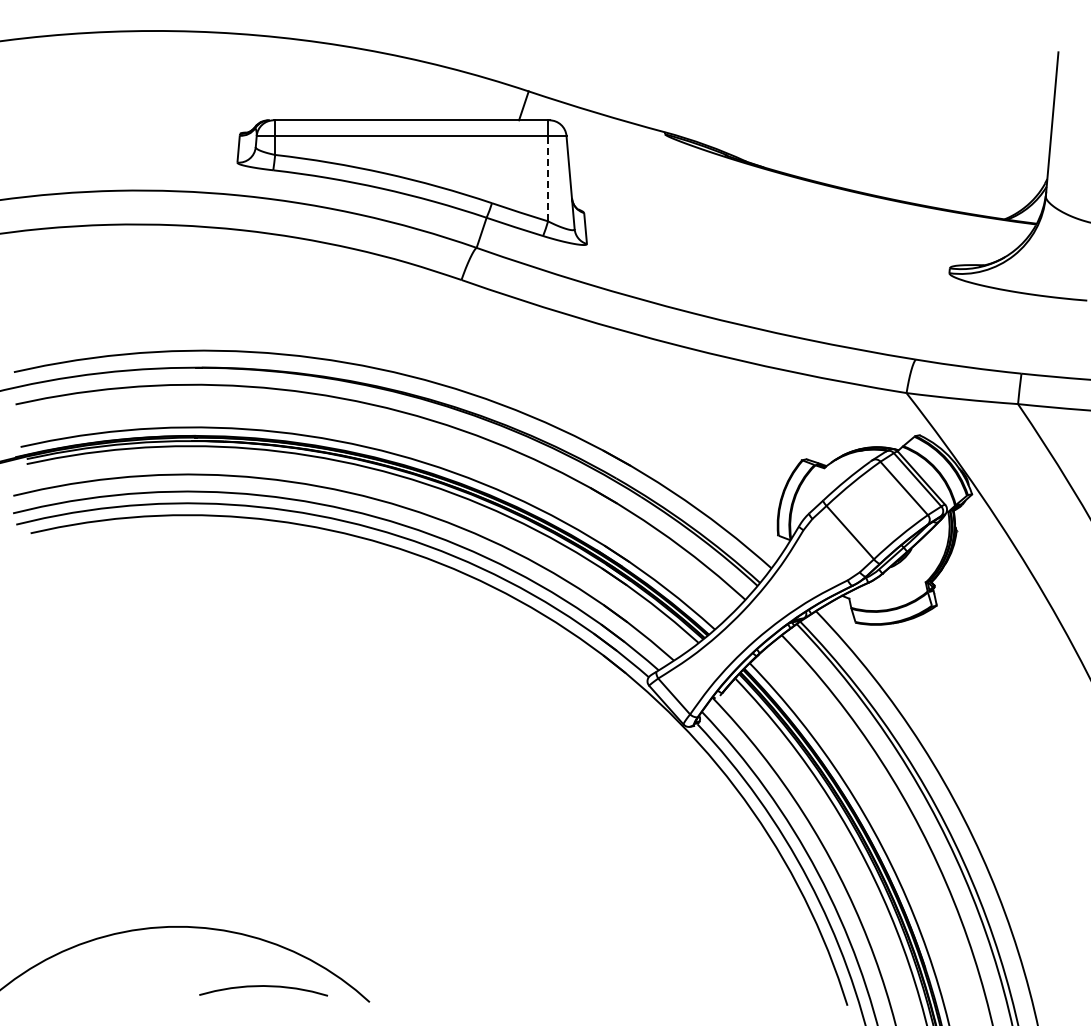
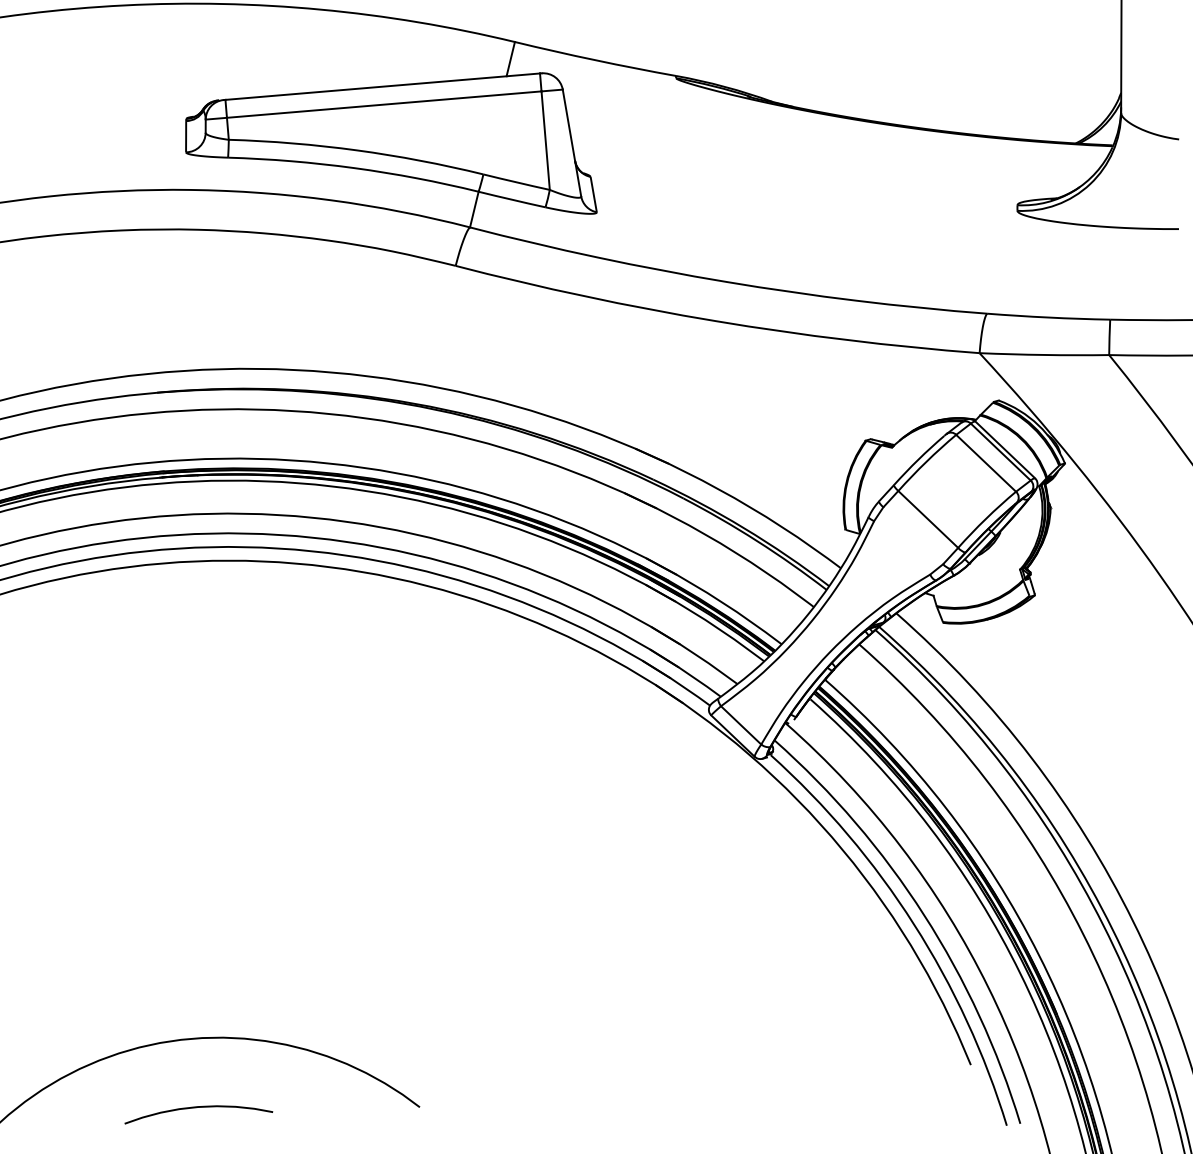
line: (548, 178) -> (546, 140), dashed -> solid
curve: (263, 986) -> (197, 1107), moved

